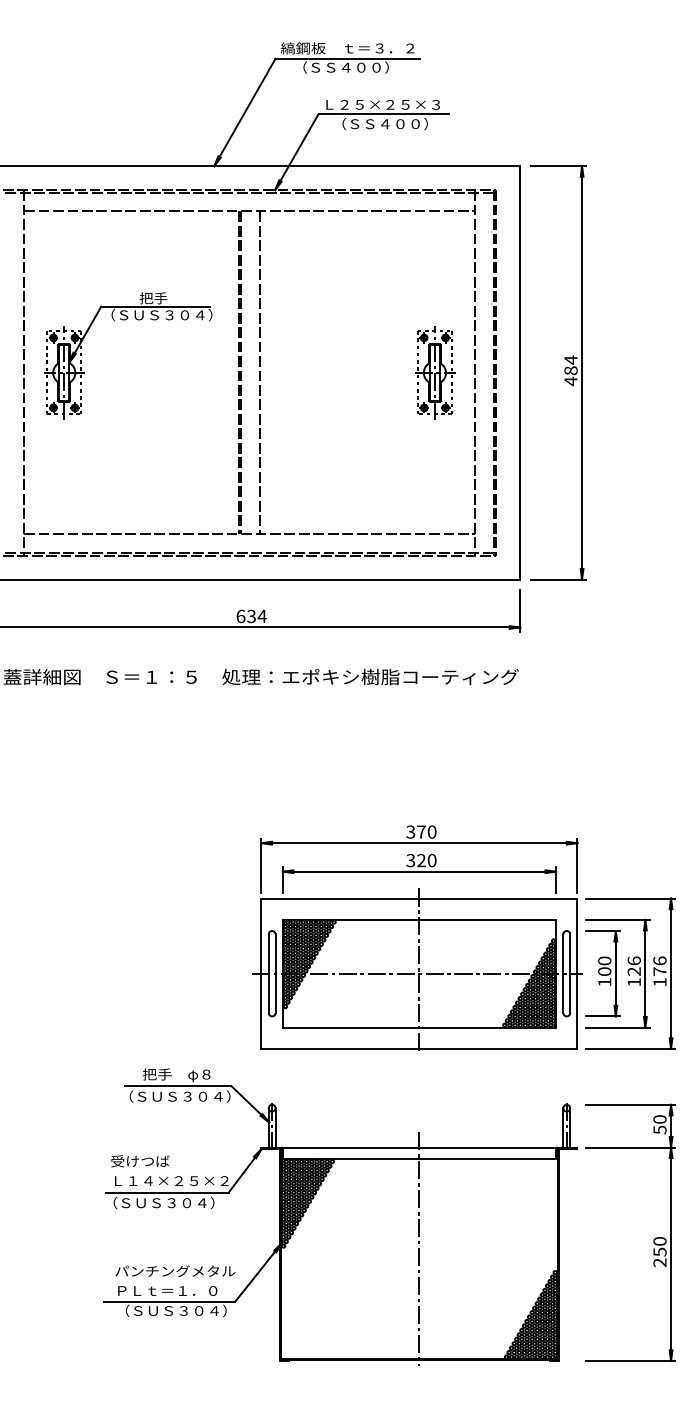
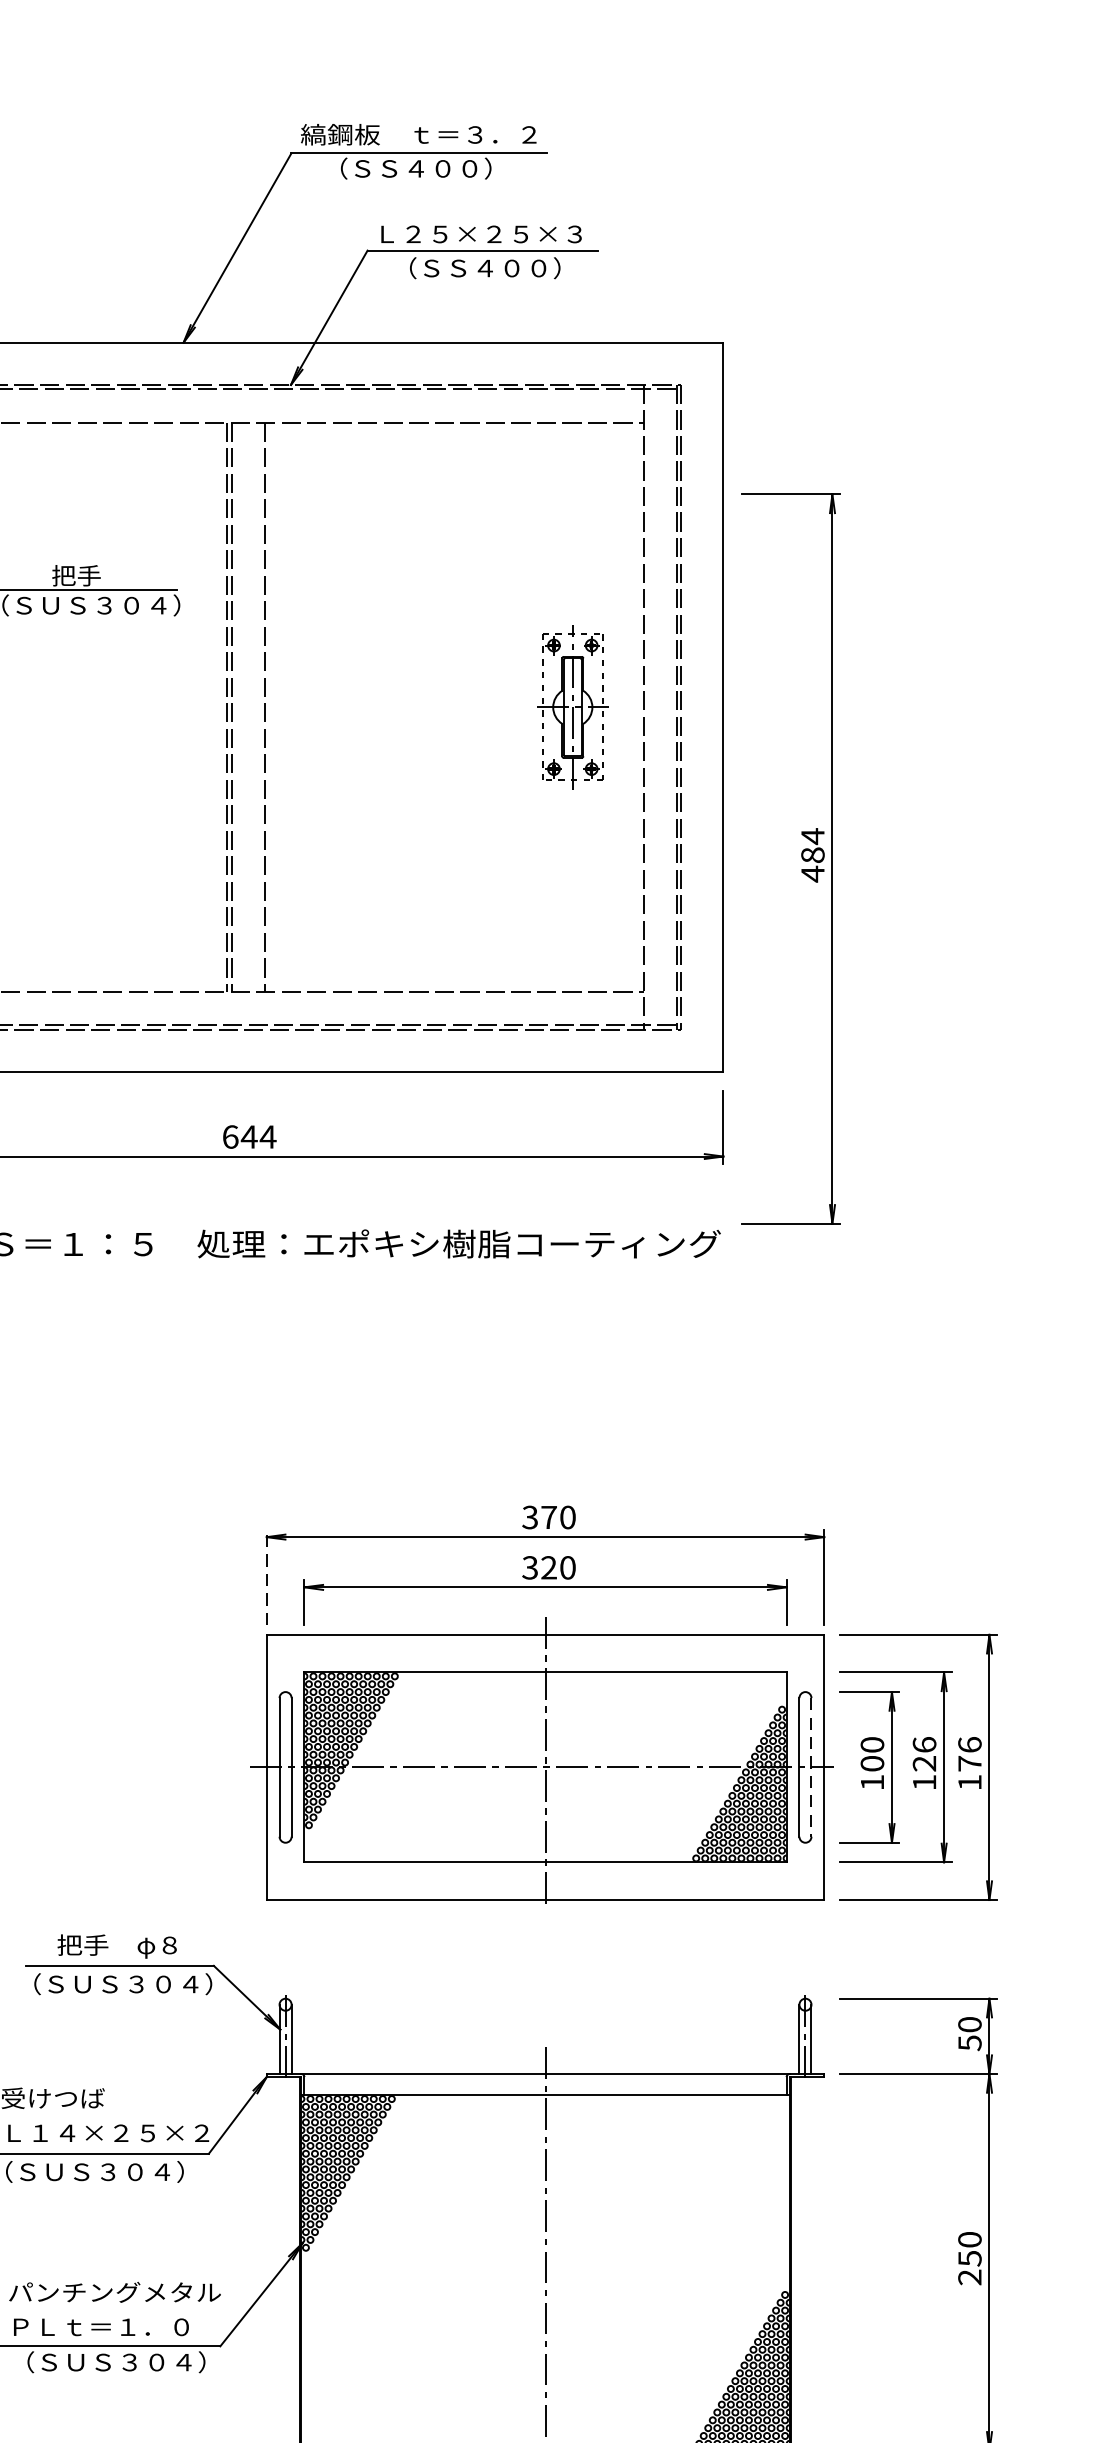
part: (558, 372) -> (790, 858), moved
text: (251, 616) -> (249, 1137), 634 -> 644
line: (261, 865) -> (266, 1576), solid -> dashed
line: (570, 974) -> (812, 1768), solid -> dashed

